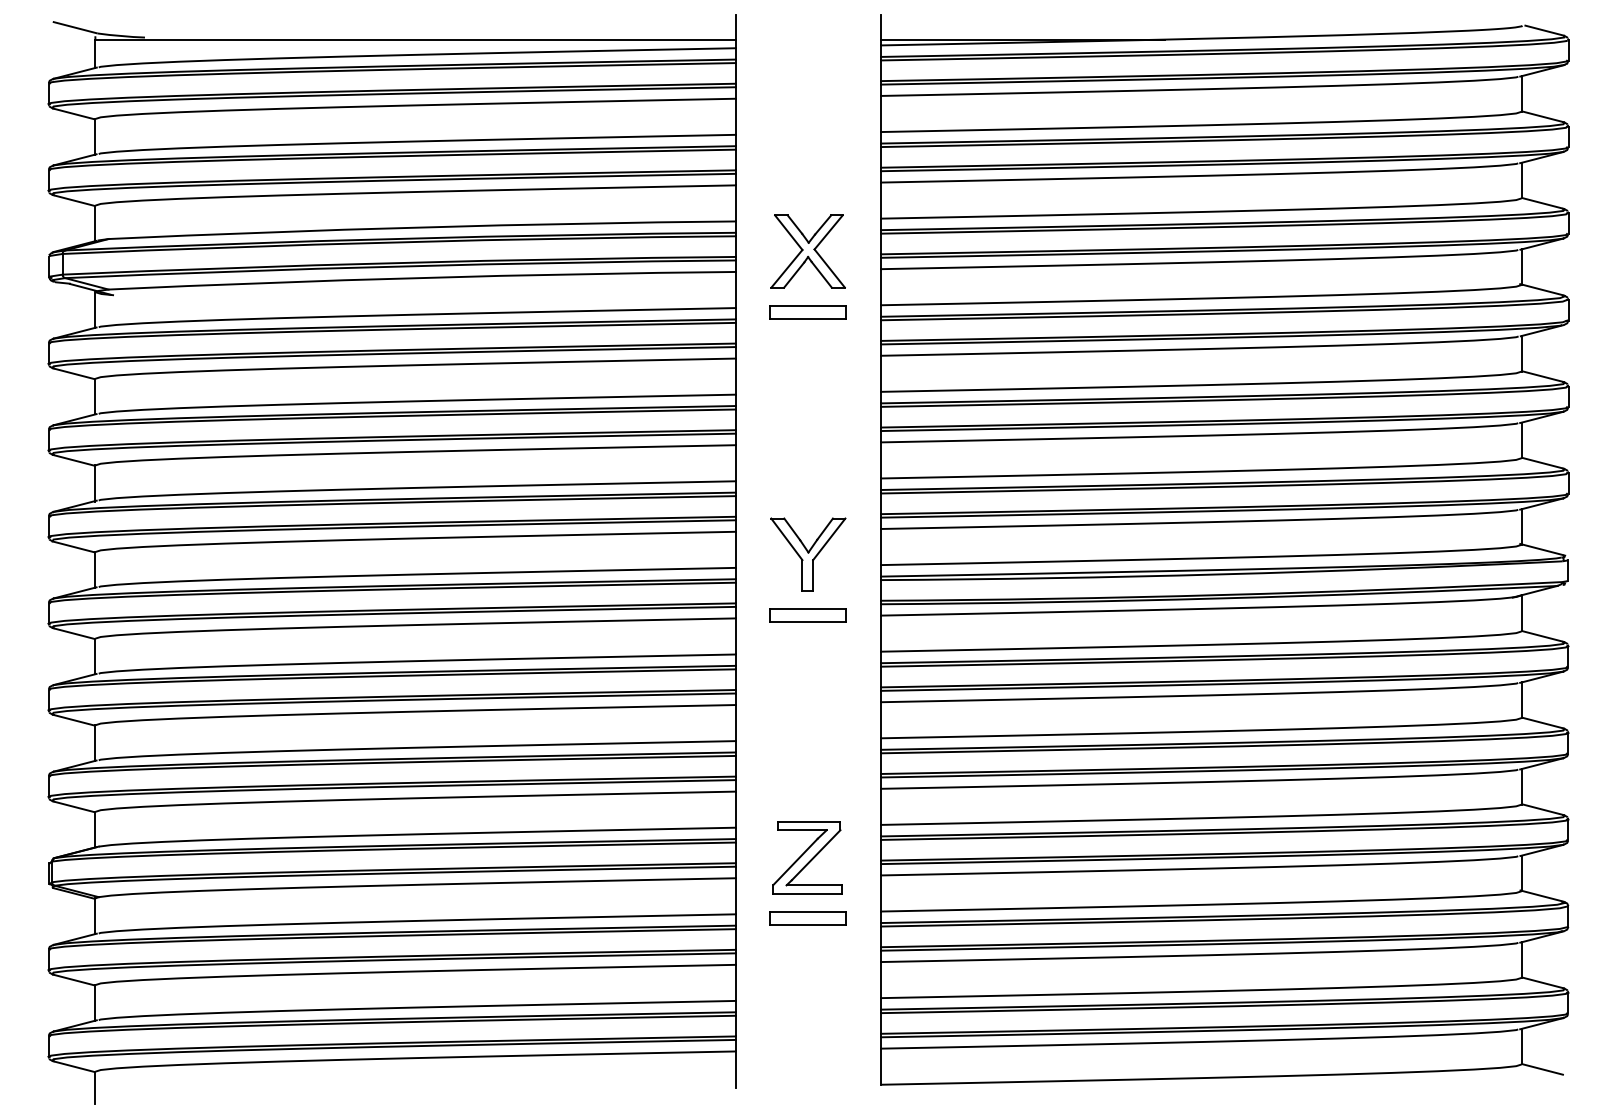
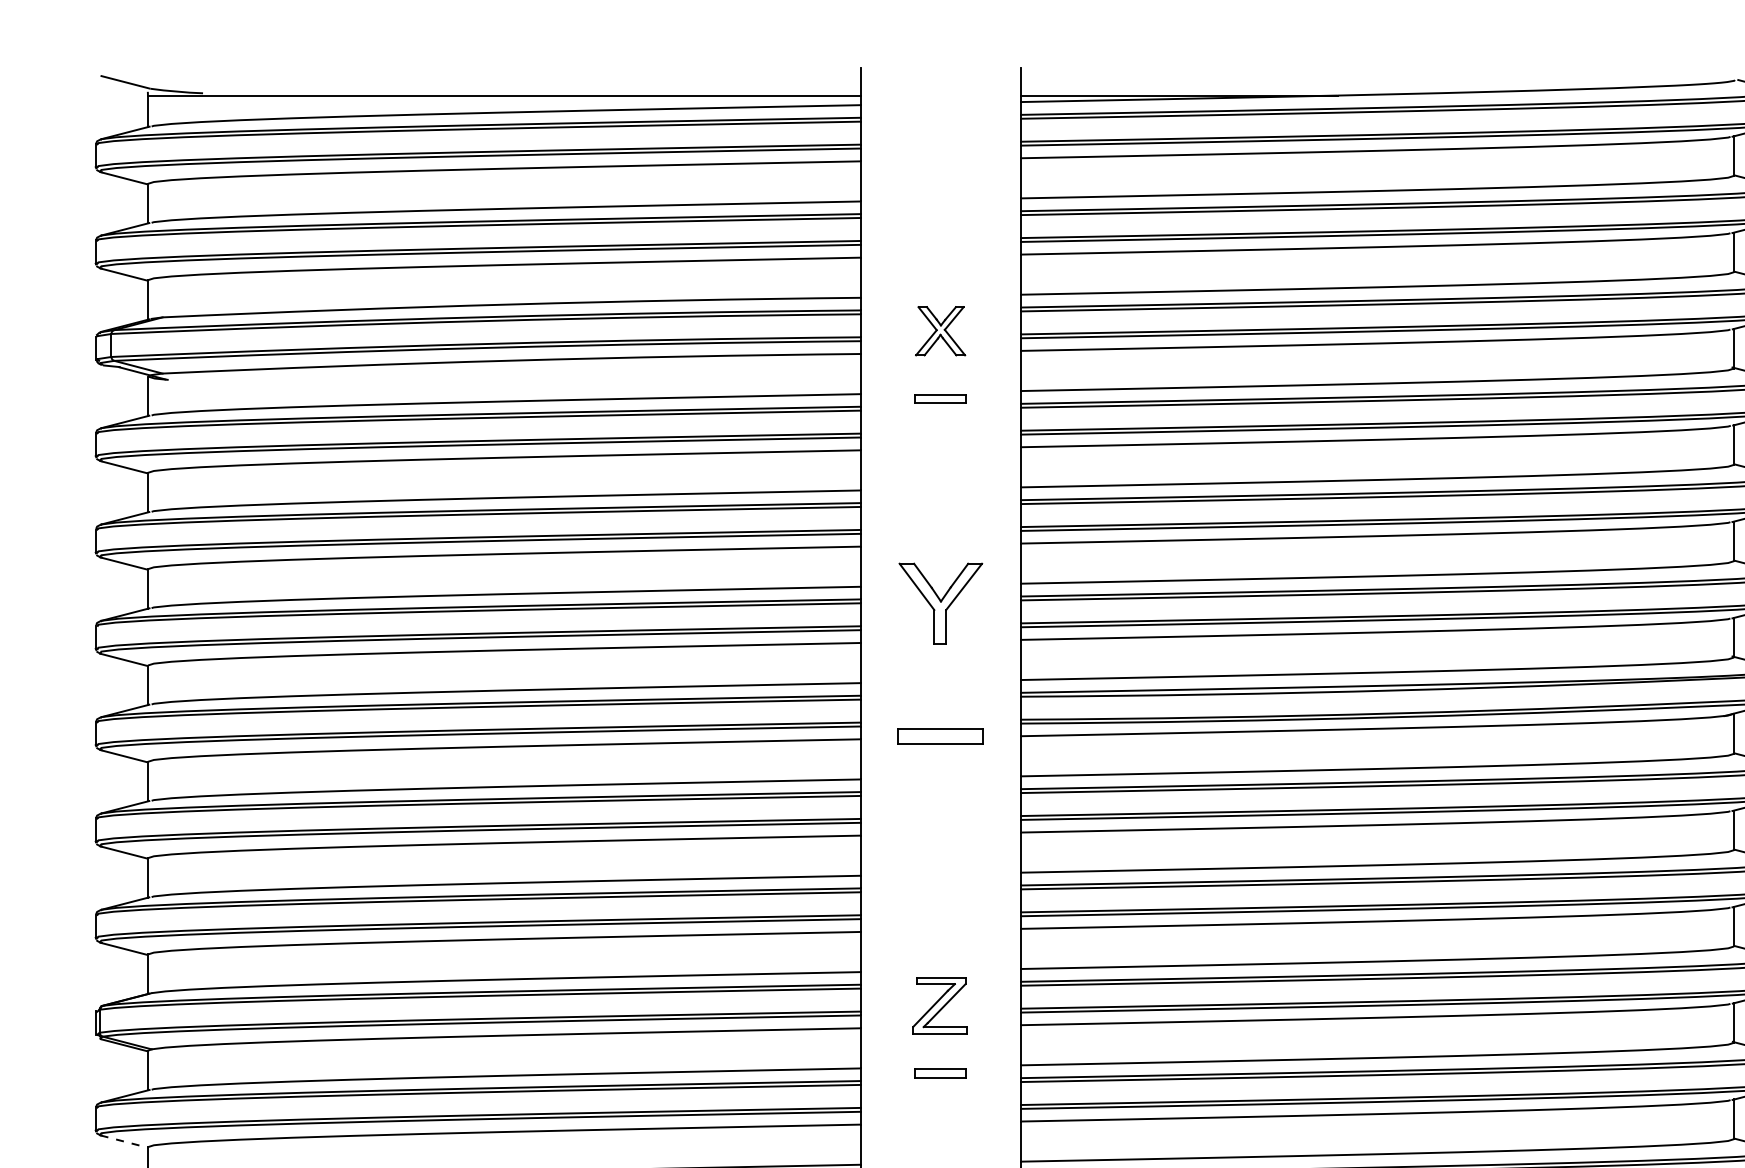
part: (807, 251) -> (939, 331), size x0.6
part: (807, 312) -> (939, 399), size x0.6
part: (808, 554) -> (941, 603), moved
part: (807, 857) -> (939, 1005), size x0.7
part: (807, 918) -> (939, 1073), size x0.6
line: (74, 980) -> (124, 1142), solid -> dashed

